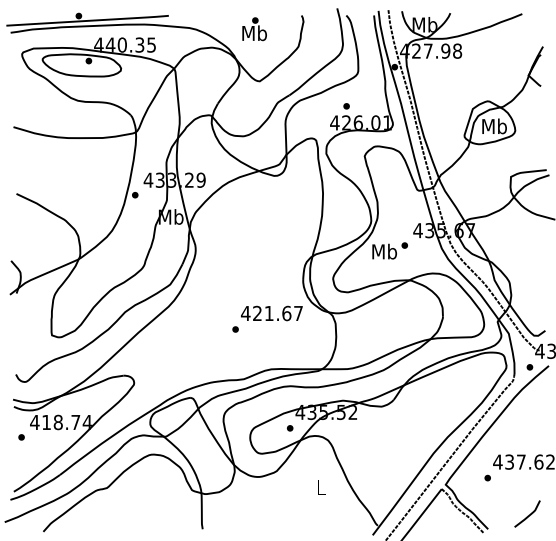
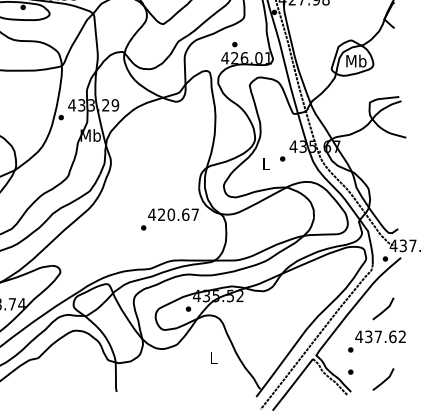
text: (384, 251) -> (265, 163), Mb -> L
text: (268, 313) -> (170, 214), 421.67 -> 420.67
line: (527, 429) -> (383, 310), added
part: (487, 504) -> (350, 371), added

